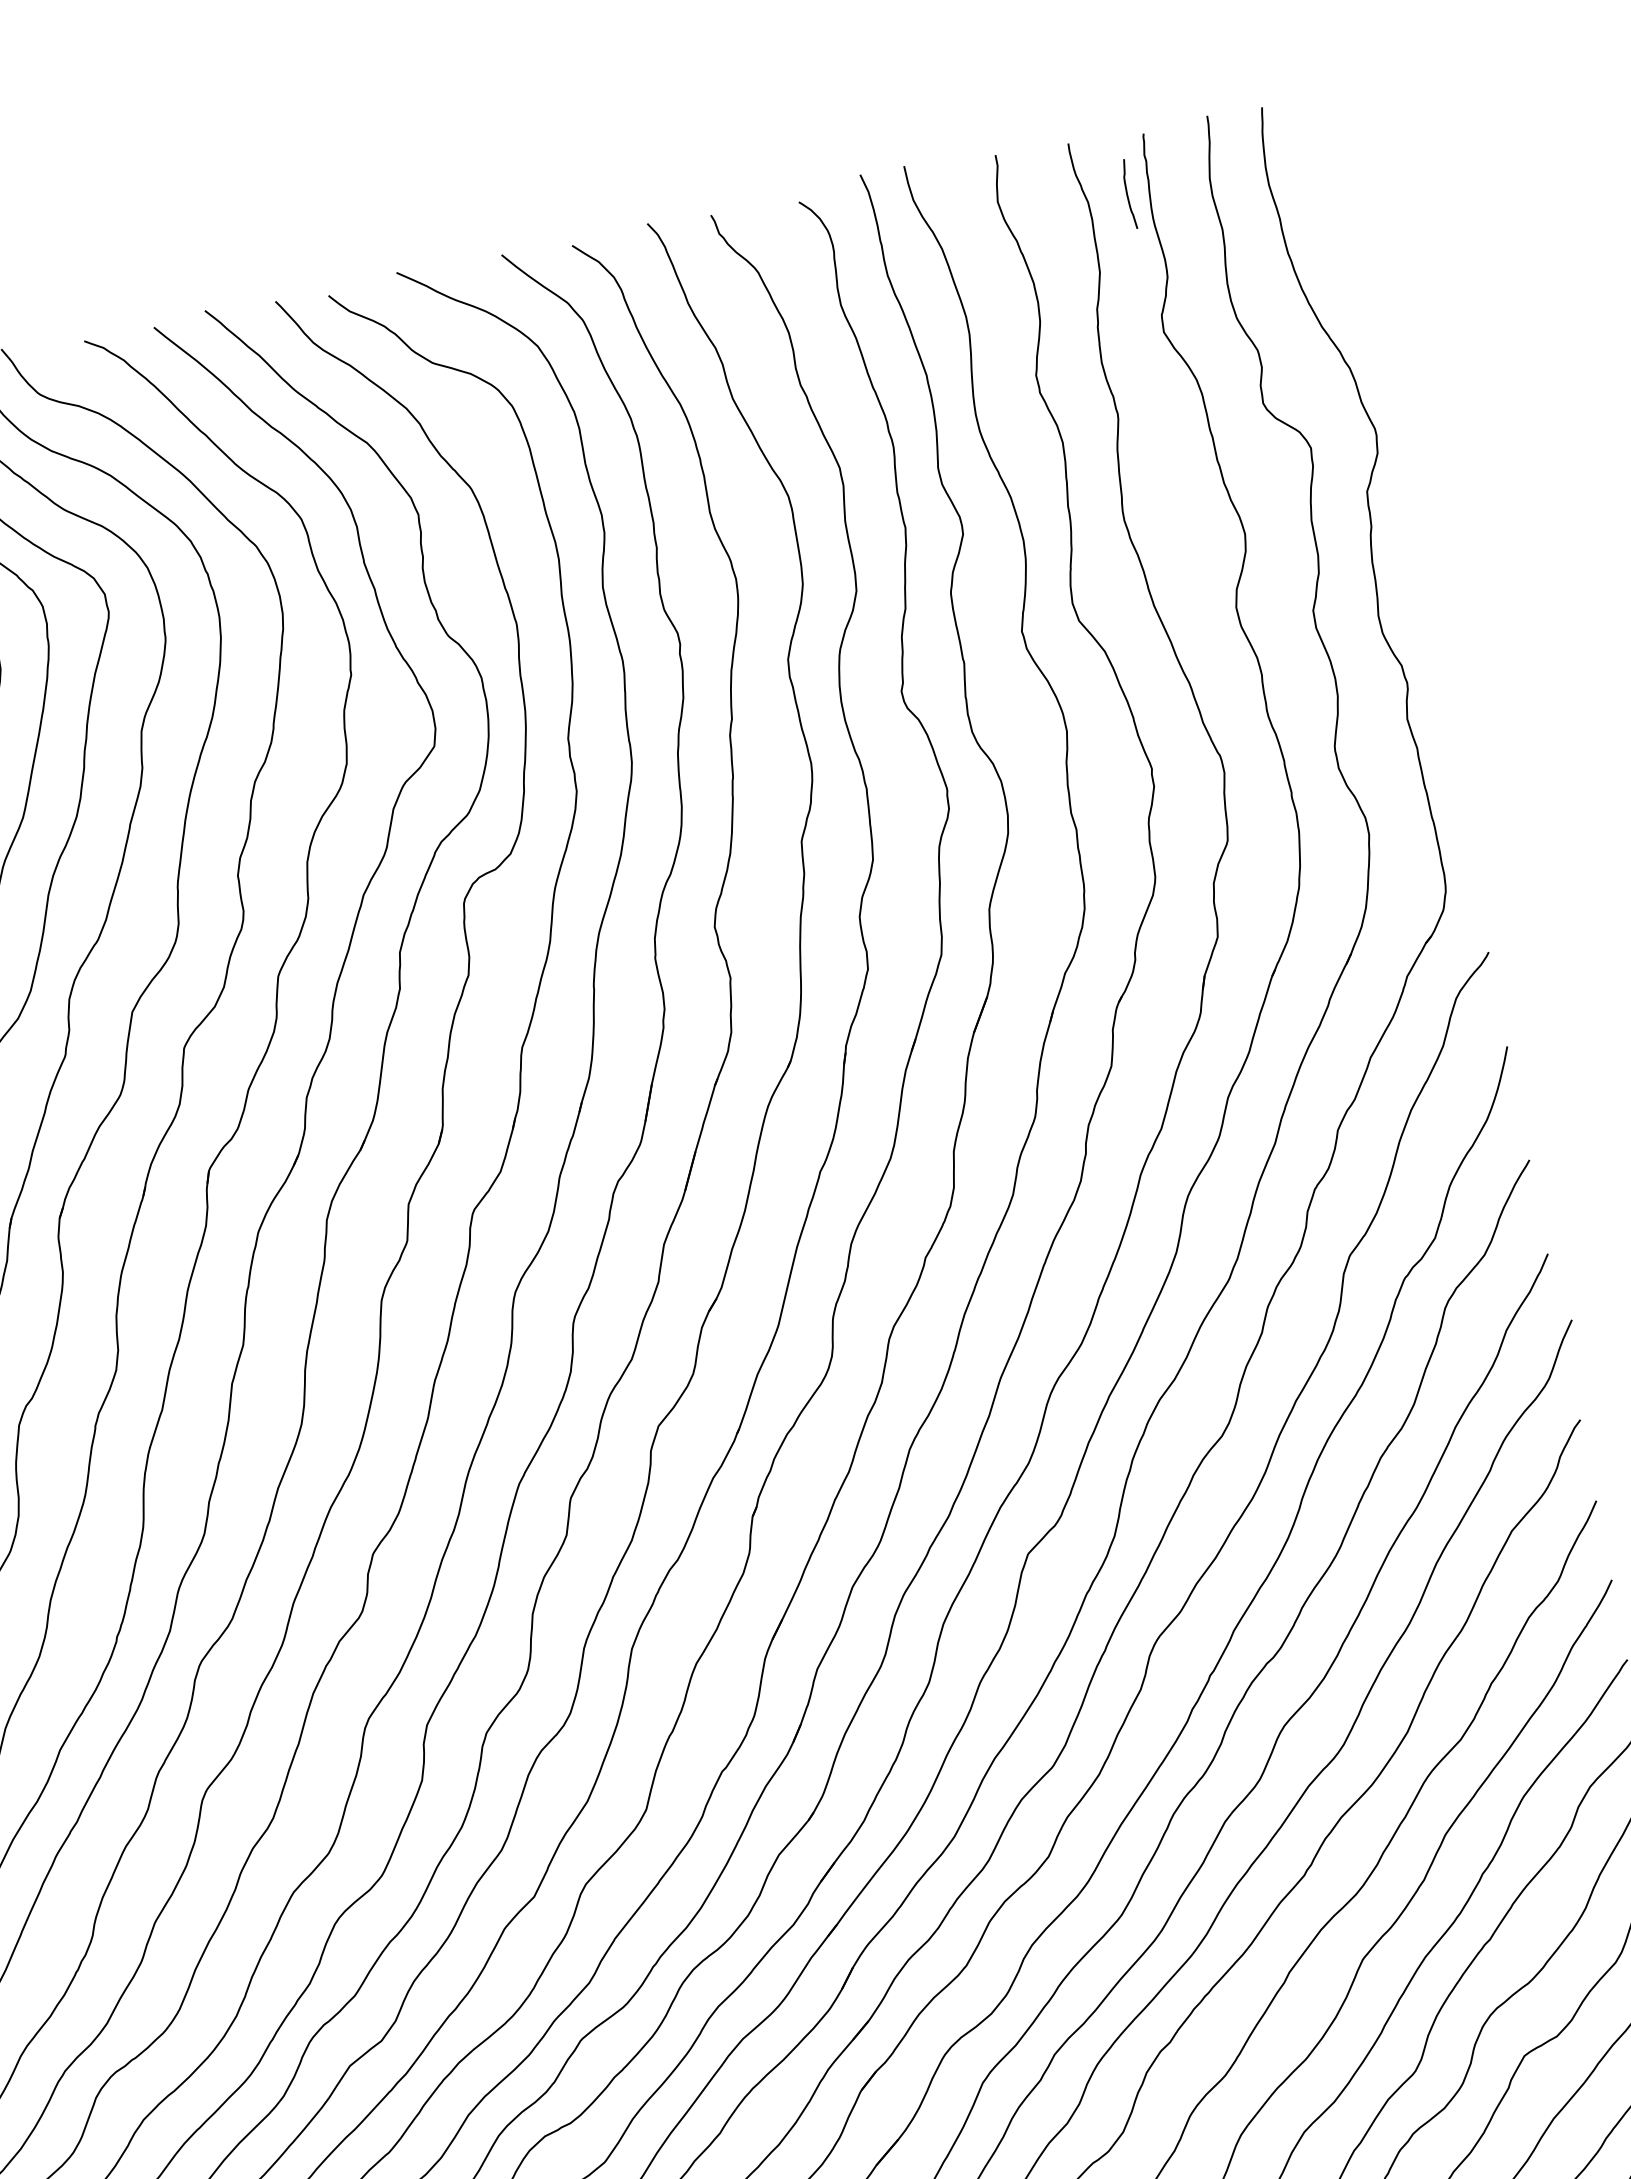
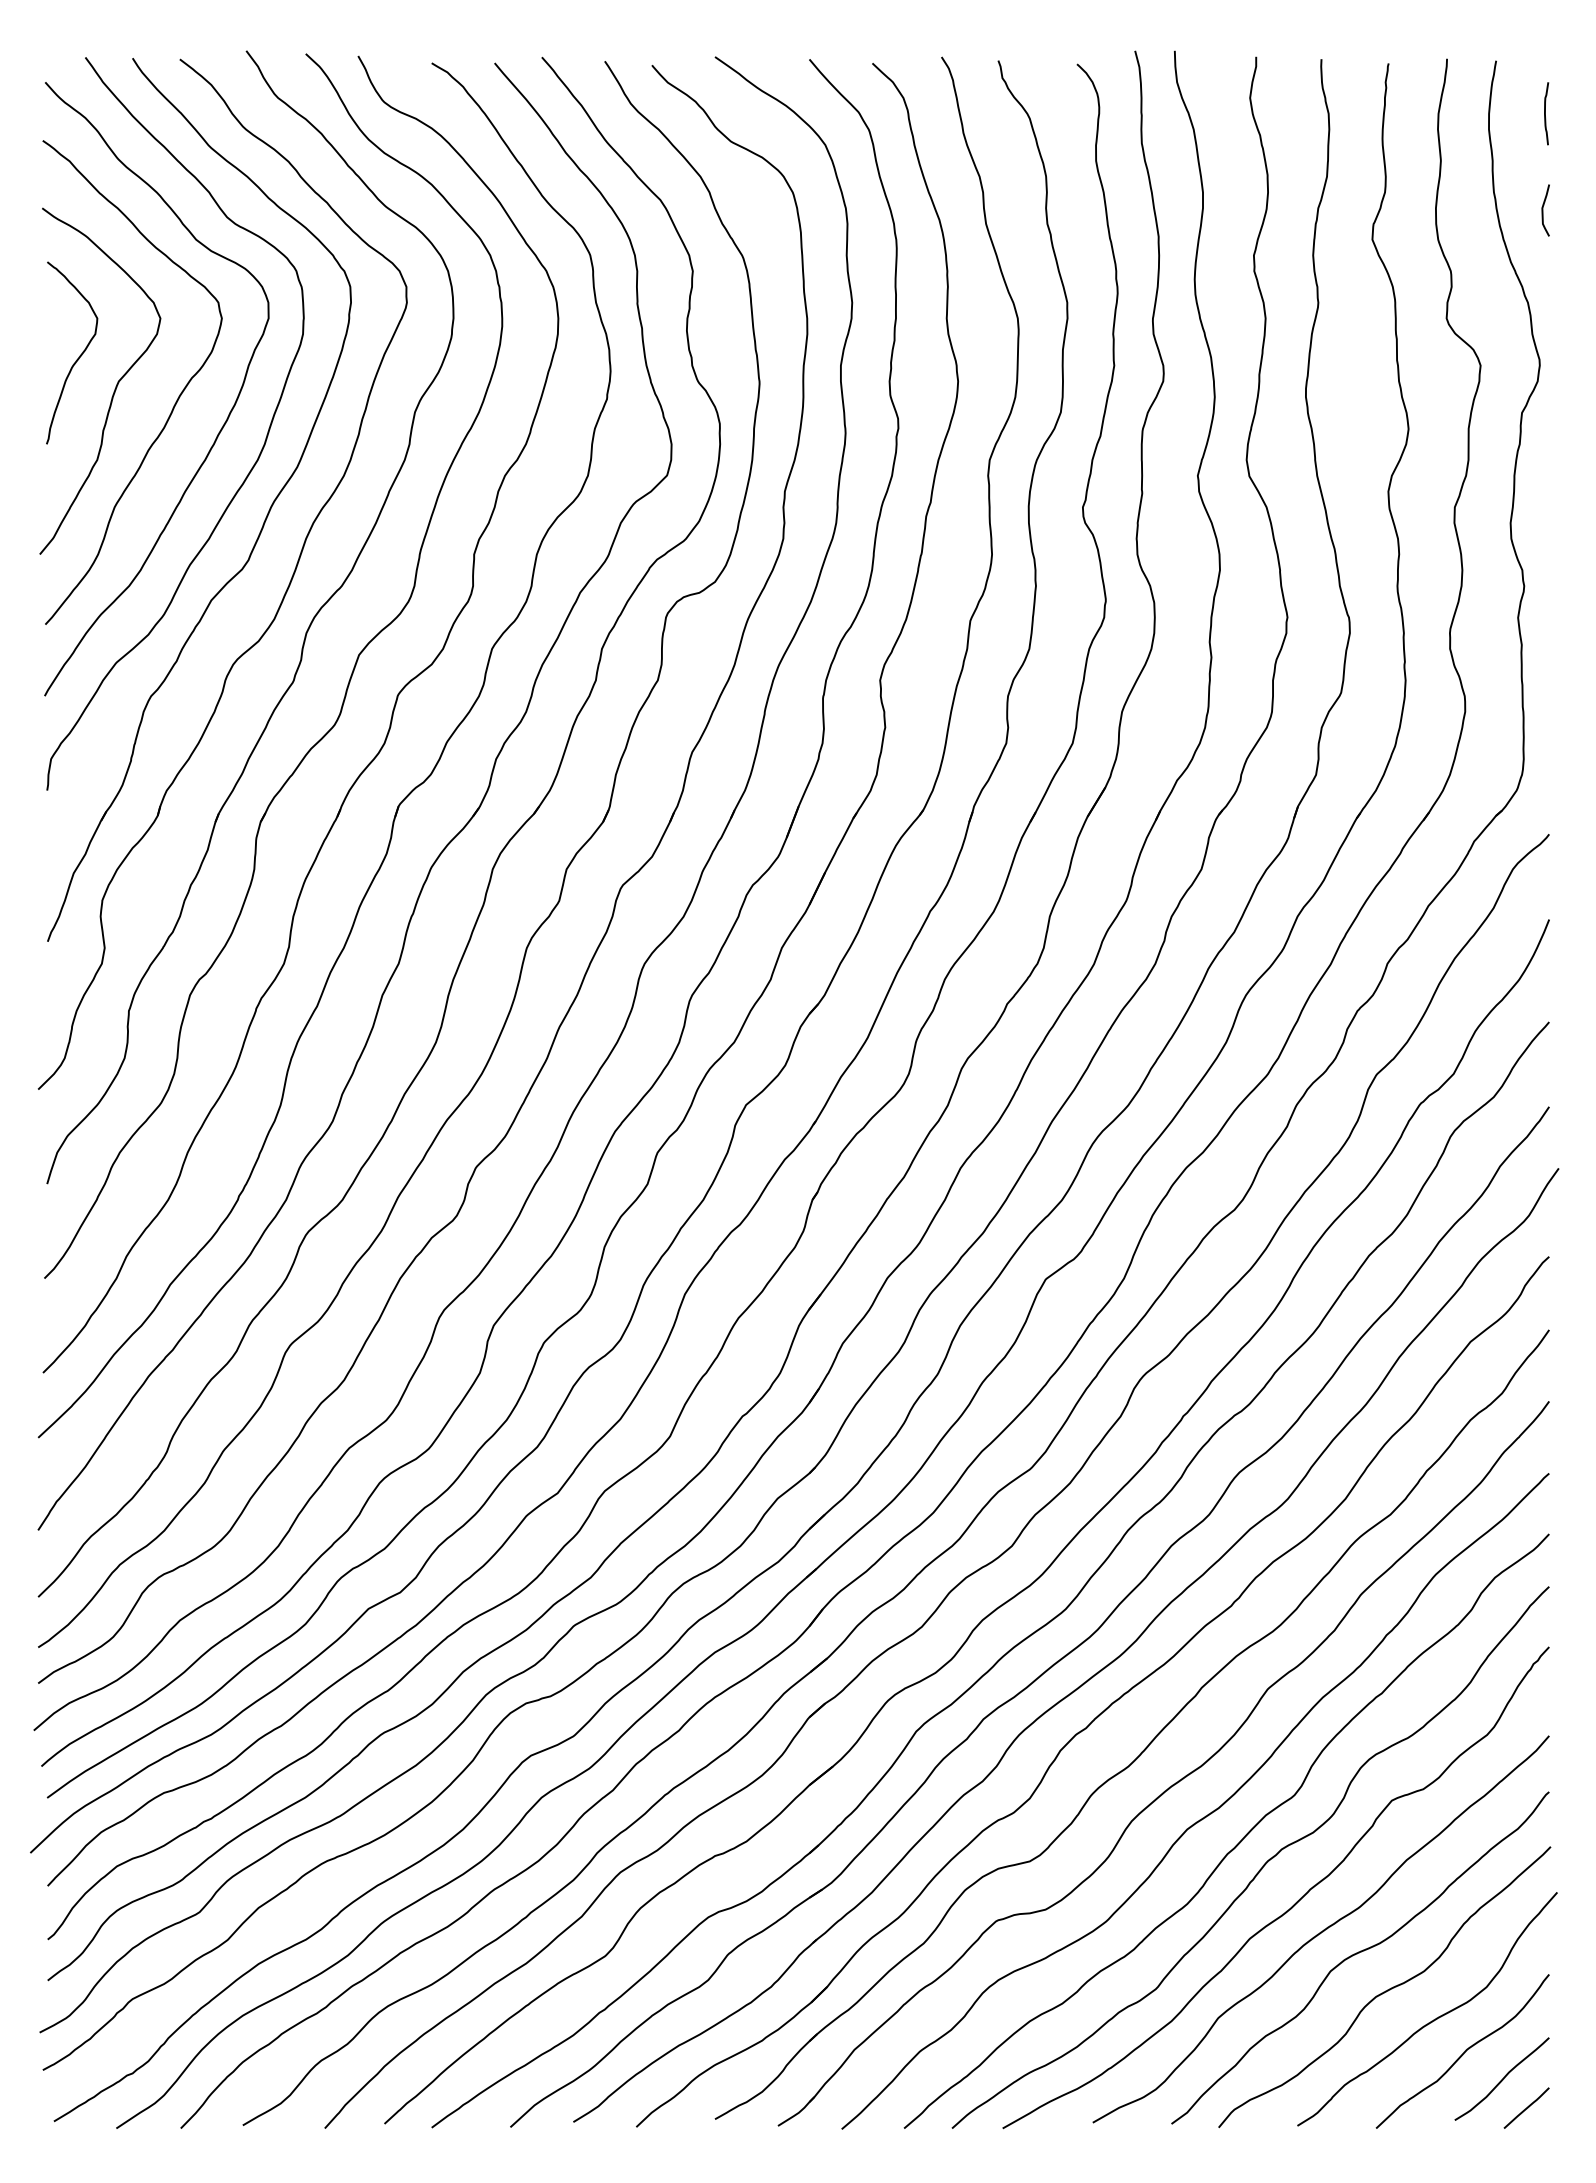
curve: (1127, 194) -> (1545, 113), moved
curve: (1346, 262) -> (1543, 210), added

